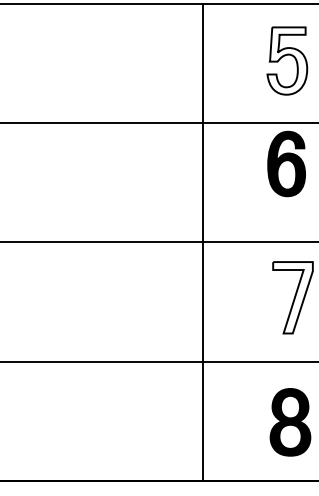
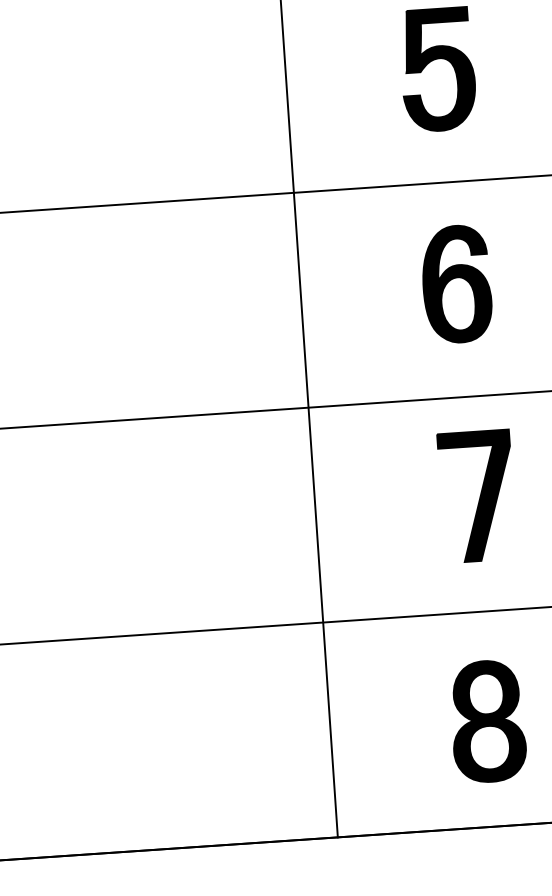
fill: (287, 60) -> (438, 68), added
part: (286, 163) -> (456, 283), moved
fill: (292, 297) -> (476, 495), added

